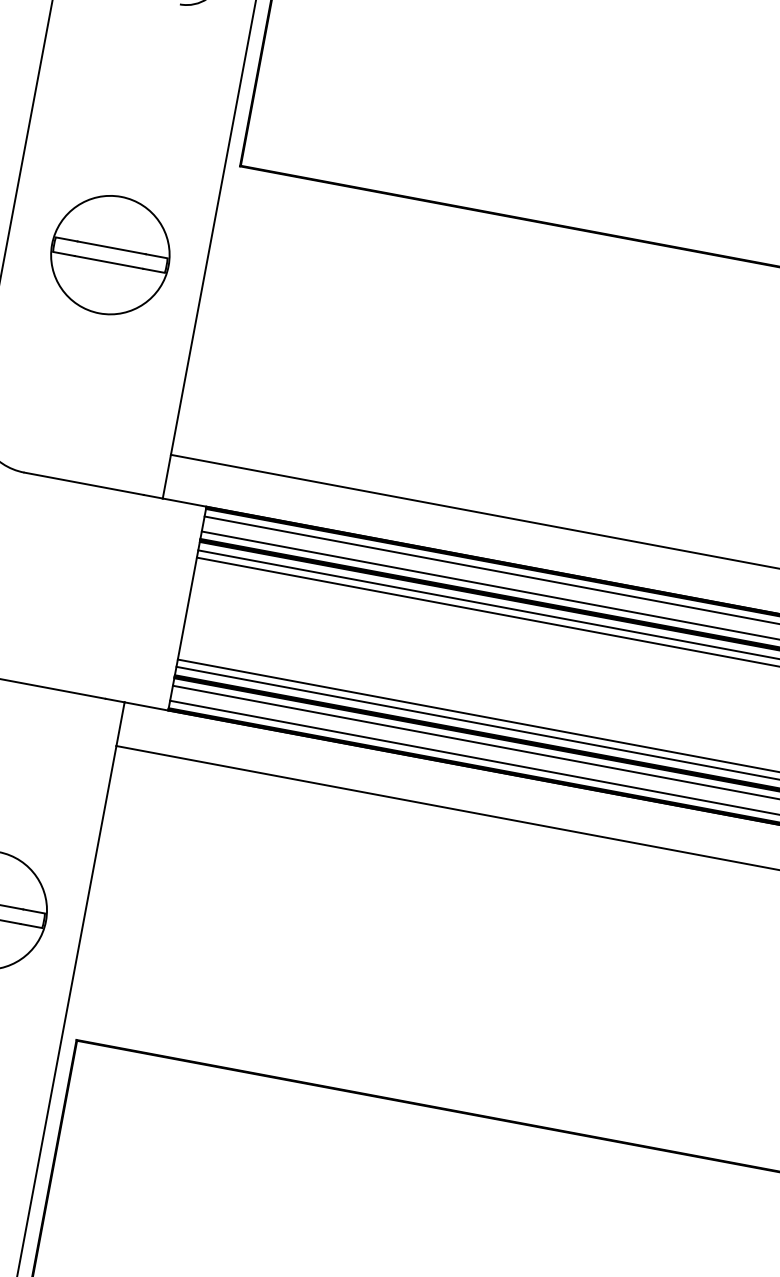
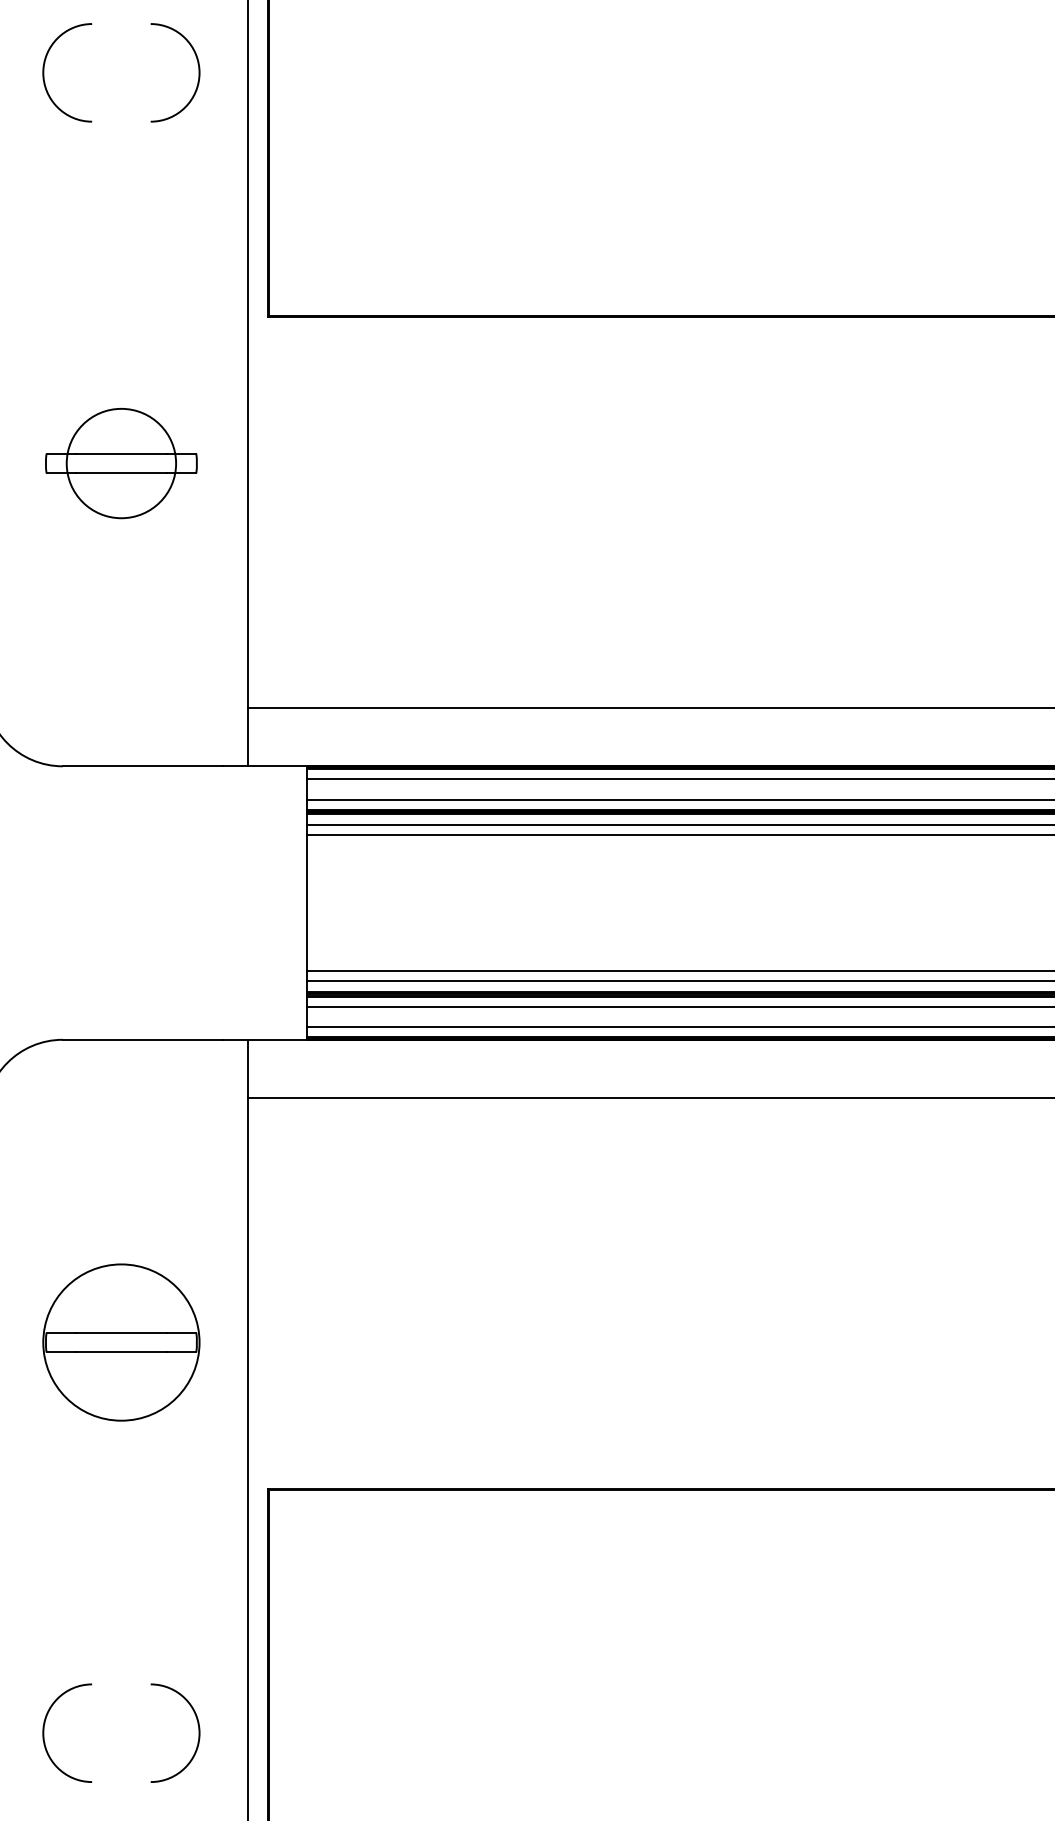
circle: (110, 255) -> (121, 463), size x0.7

